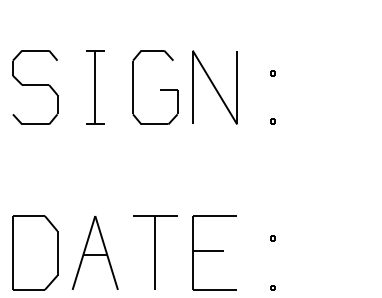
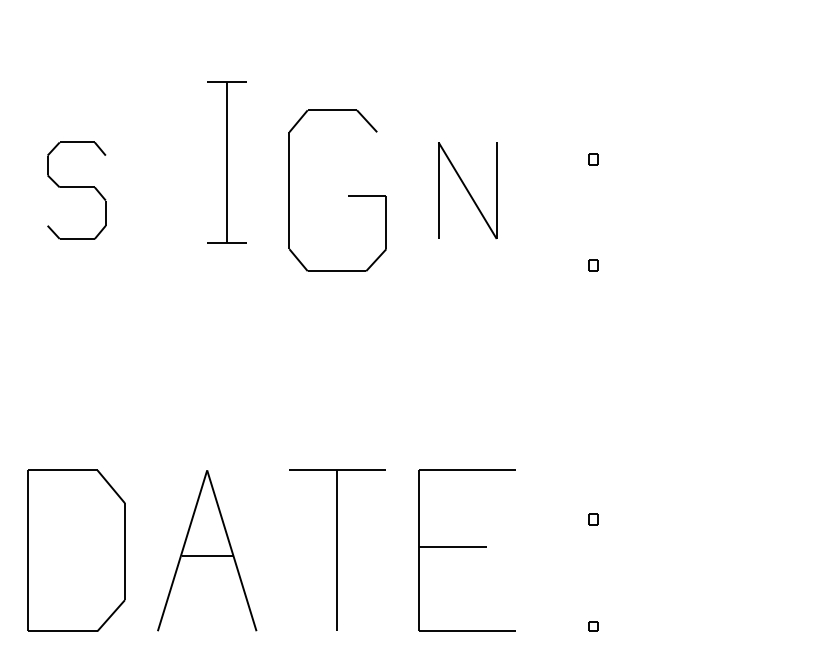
part: (35, 87) -> (77, 190), size x0.6
part: (95, 87) -> (227, 162), moved
part: (214, 87) -> (466, 190), size x0.6

